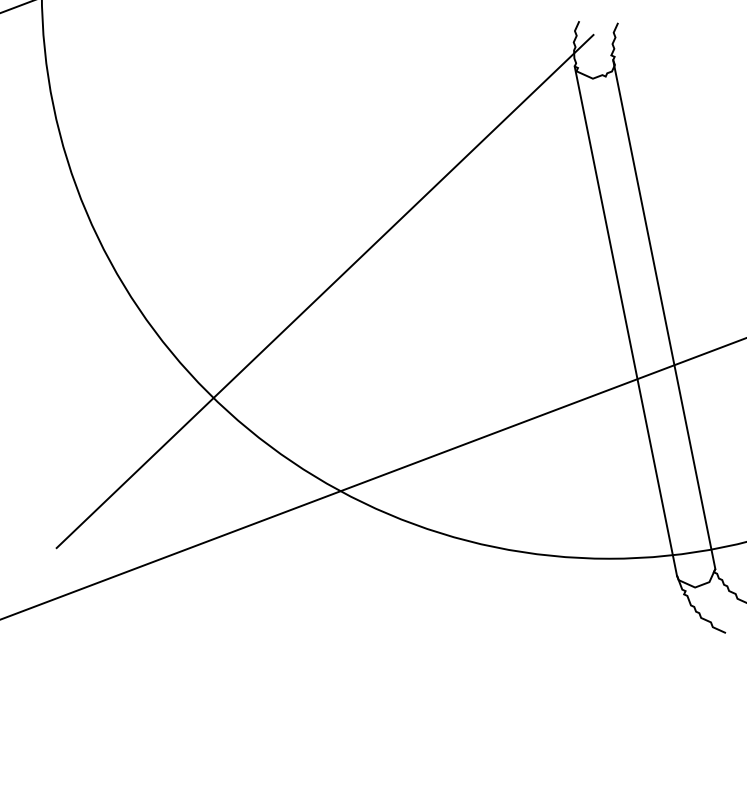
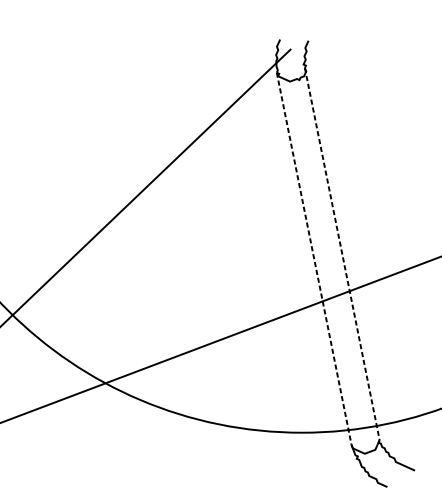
line: (664, 315) -> (342, 254), solid -> dashed
line: (625, 321) -> (313, 259), solid -> dashed

